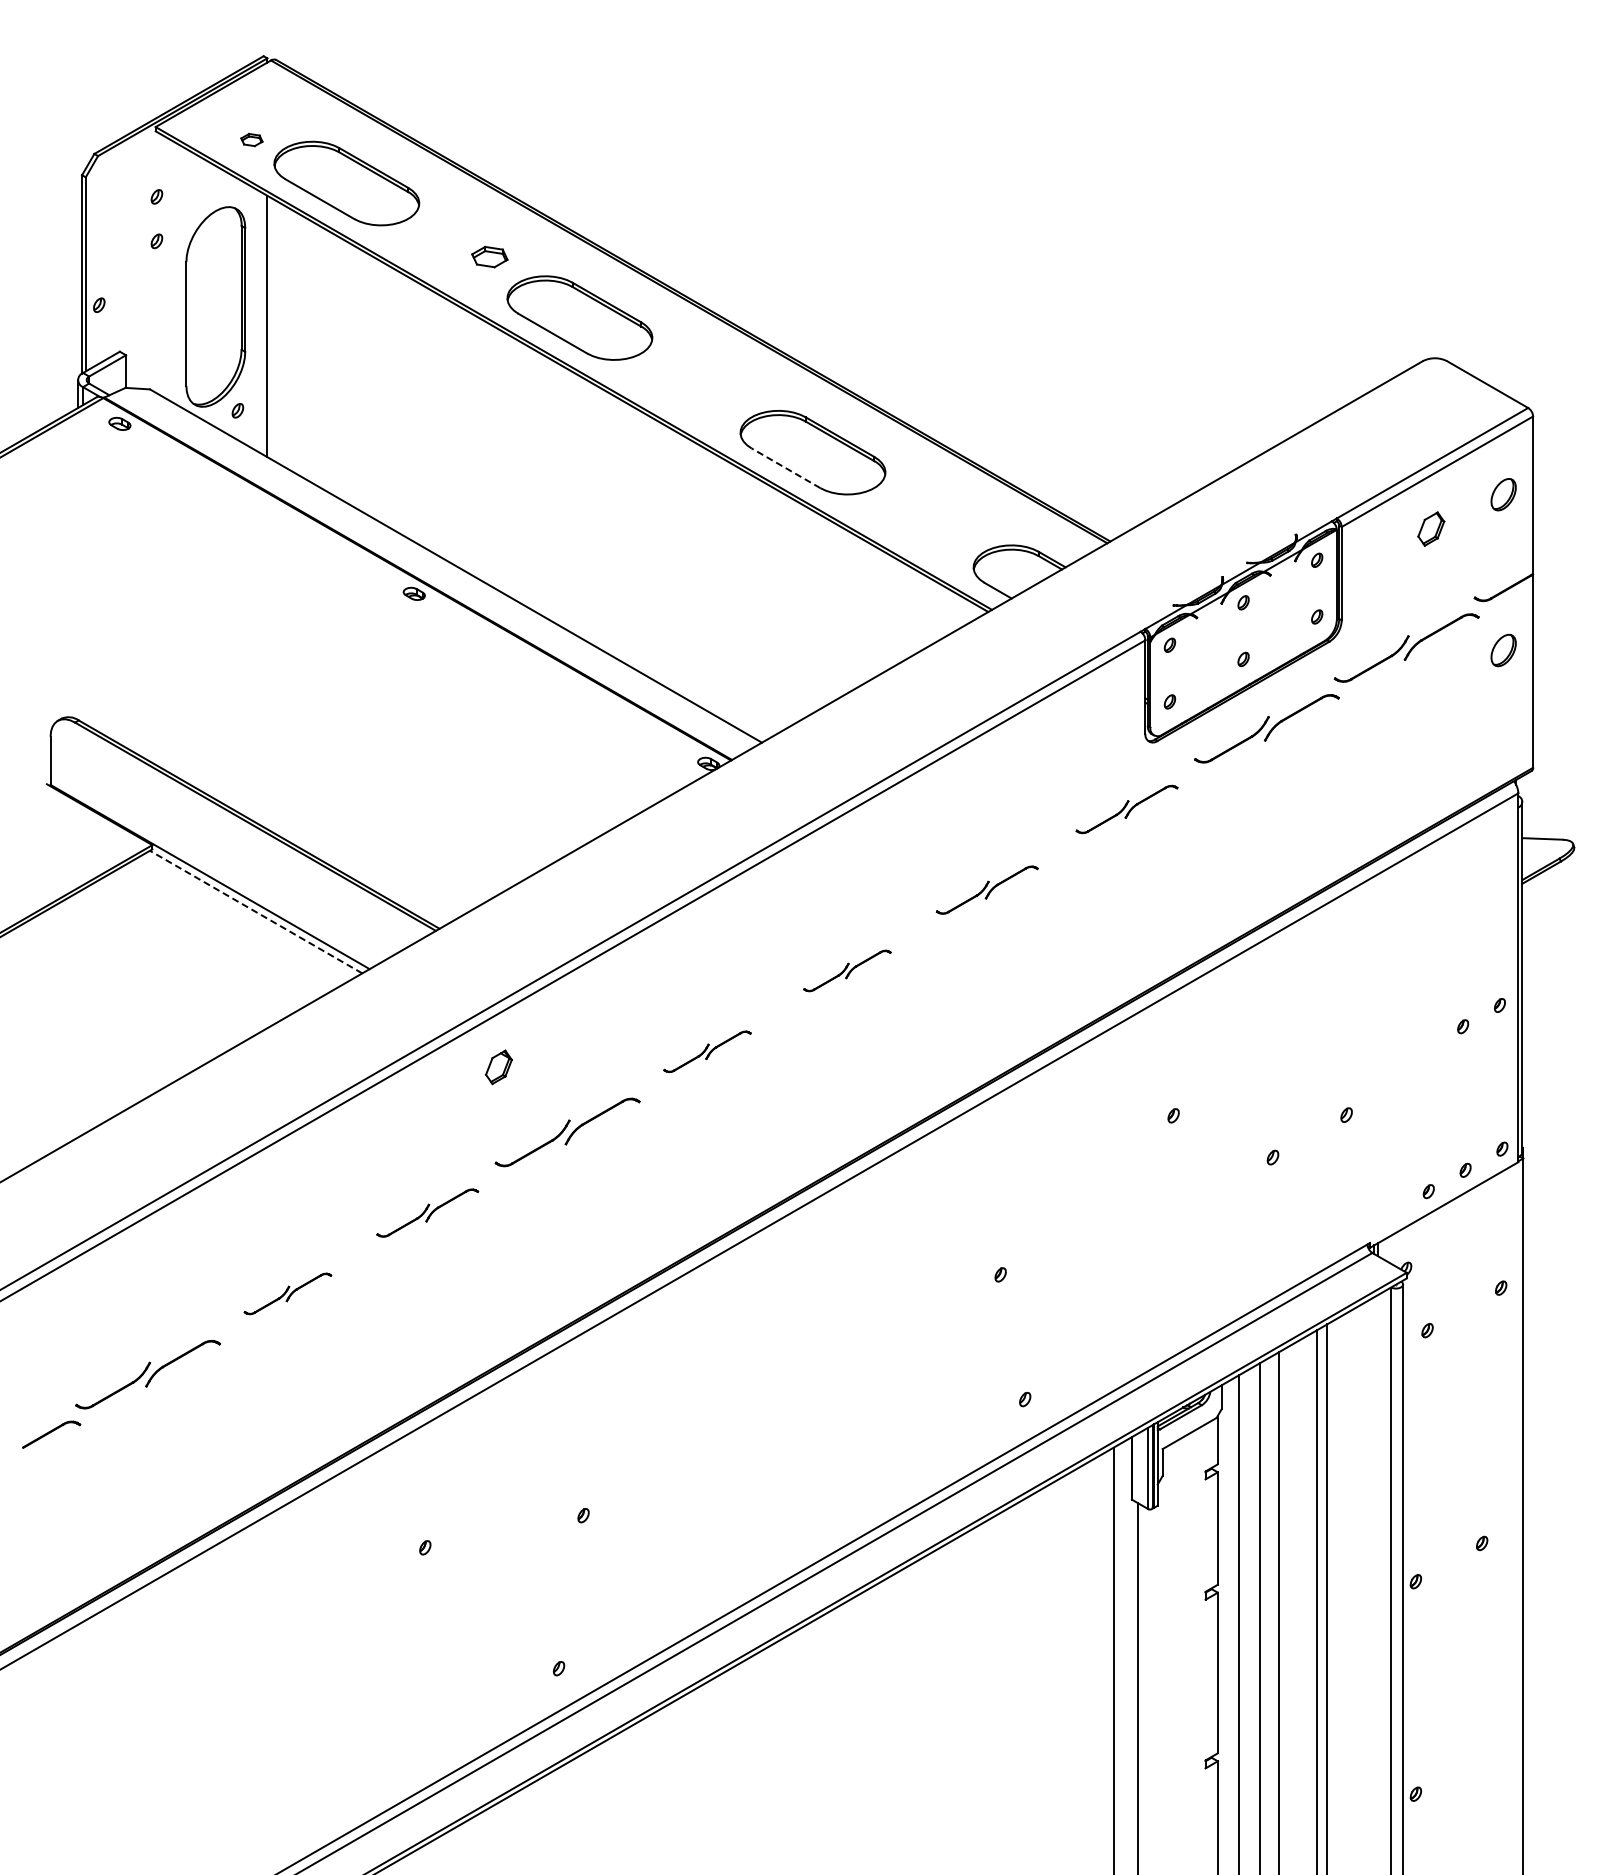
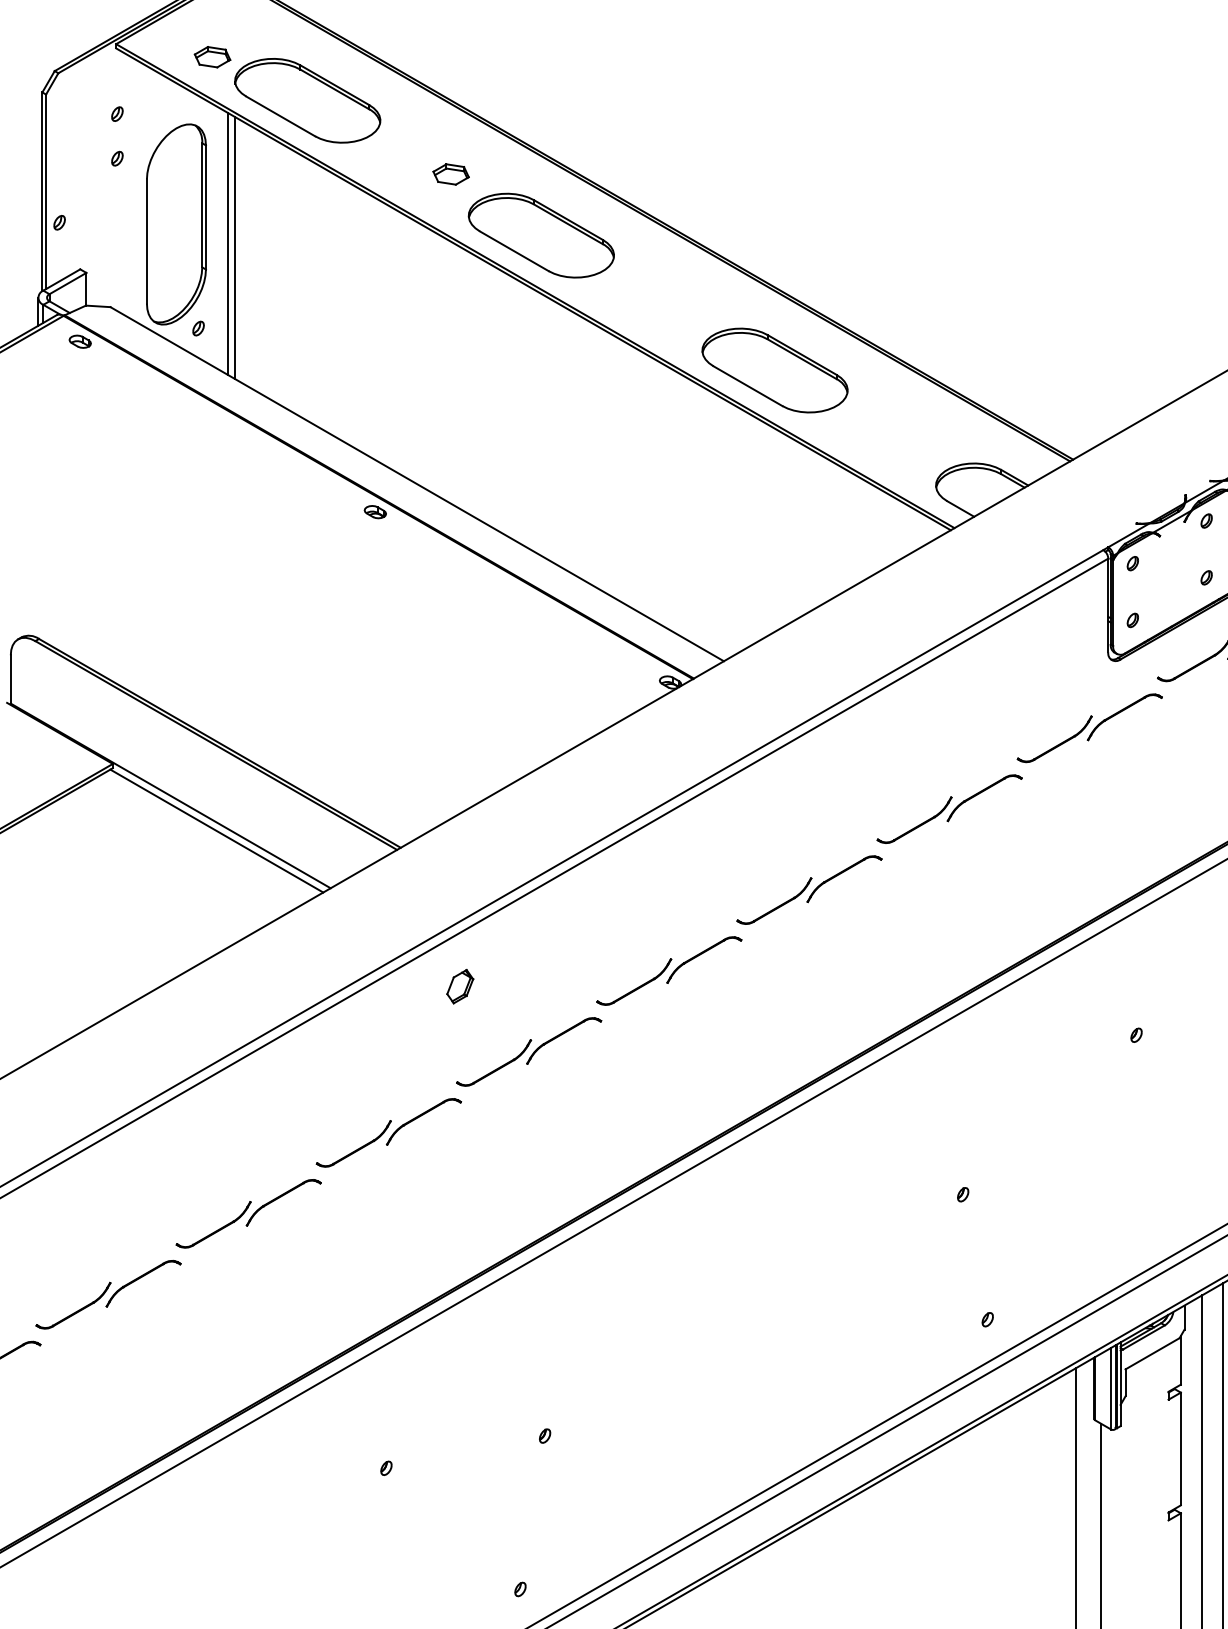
part: (251, 139) -> (212, 56), size x1.67
line: (274, 330) -> (235, 248), added
line: (786, 468) -> (748, 386), dashed -> solid
part: (1126, 809) -> (1089, 728), size x1.43
part: (987, 889) -> (949, 808), size x1.43
line: (256, 912) -> (217, 831), dashed -> solid
part: (847, 970) -> (809, 889), size x1.67
part: (707, 1051) -> (669, 970), size x1.67
part: (427, 1212) -> (388, 1132), size x1.43
part: (287, 1293) -> (248, 1213), size x1.67

